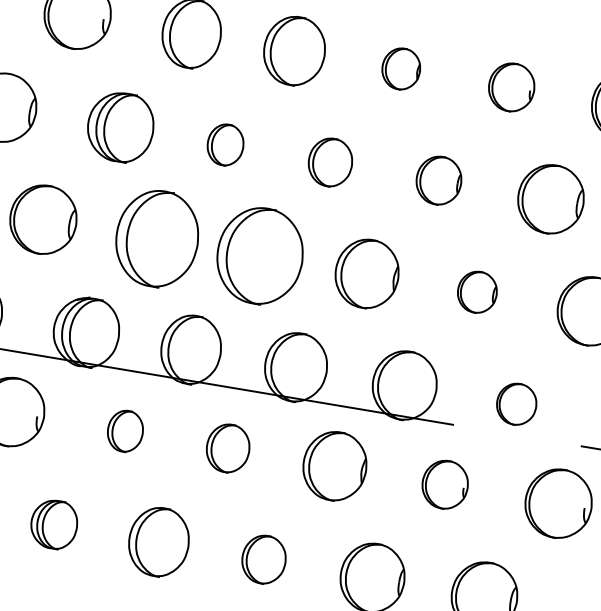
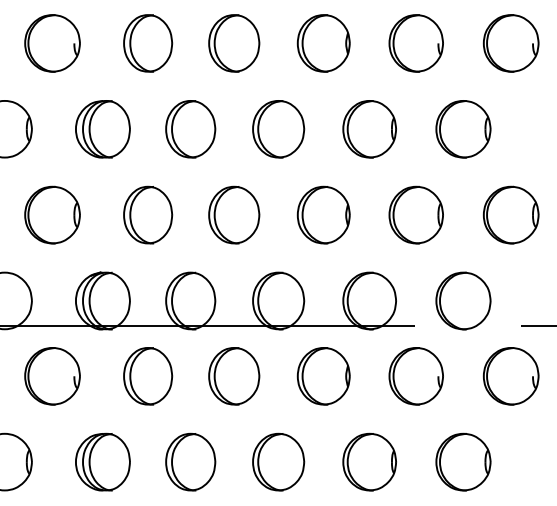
part: (401, 69) -> (323, 43), size x1.67
part: (510, 87) -> (415, 43), size x1.43
part: (225, 145) -> (190, 129), size x1.67
part: (330, 162) -> (278, 129), size x1.43
part: (438, 180) -> (369, 129), size x1.43
part: (158, 238) -> (148, 214), size x0.71
part: (260, 255) -> (234, 214), size x0.71
part: (476, 291) -> (415, 214), size x1.67
part: (516, 403) -> (463, 300), size x1.67
part: (125, 431) -> (148, 376), size x1.67
part: (228, 448) -> (234, 376), size x1.43
part: (444, 484) -> (415, 376), size x1.43
part: (53, 523) -> (102, 461), size x1.43
part: (263, 558) -> (278, 461), size x1.43

